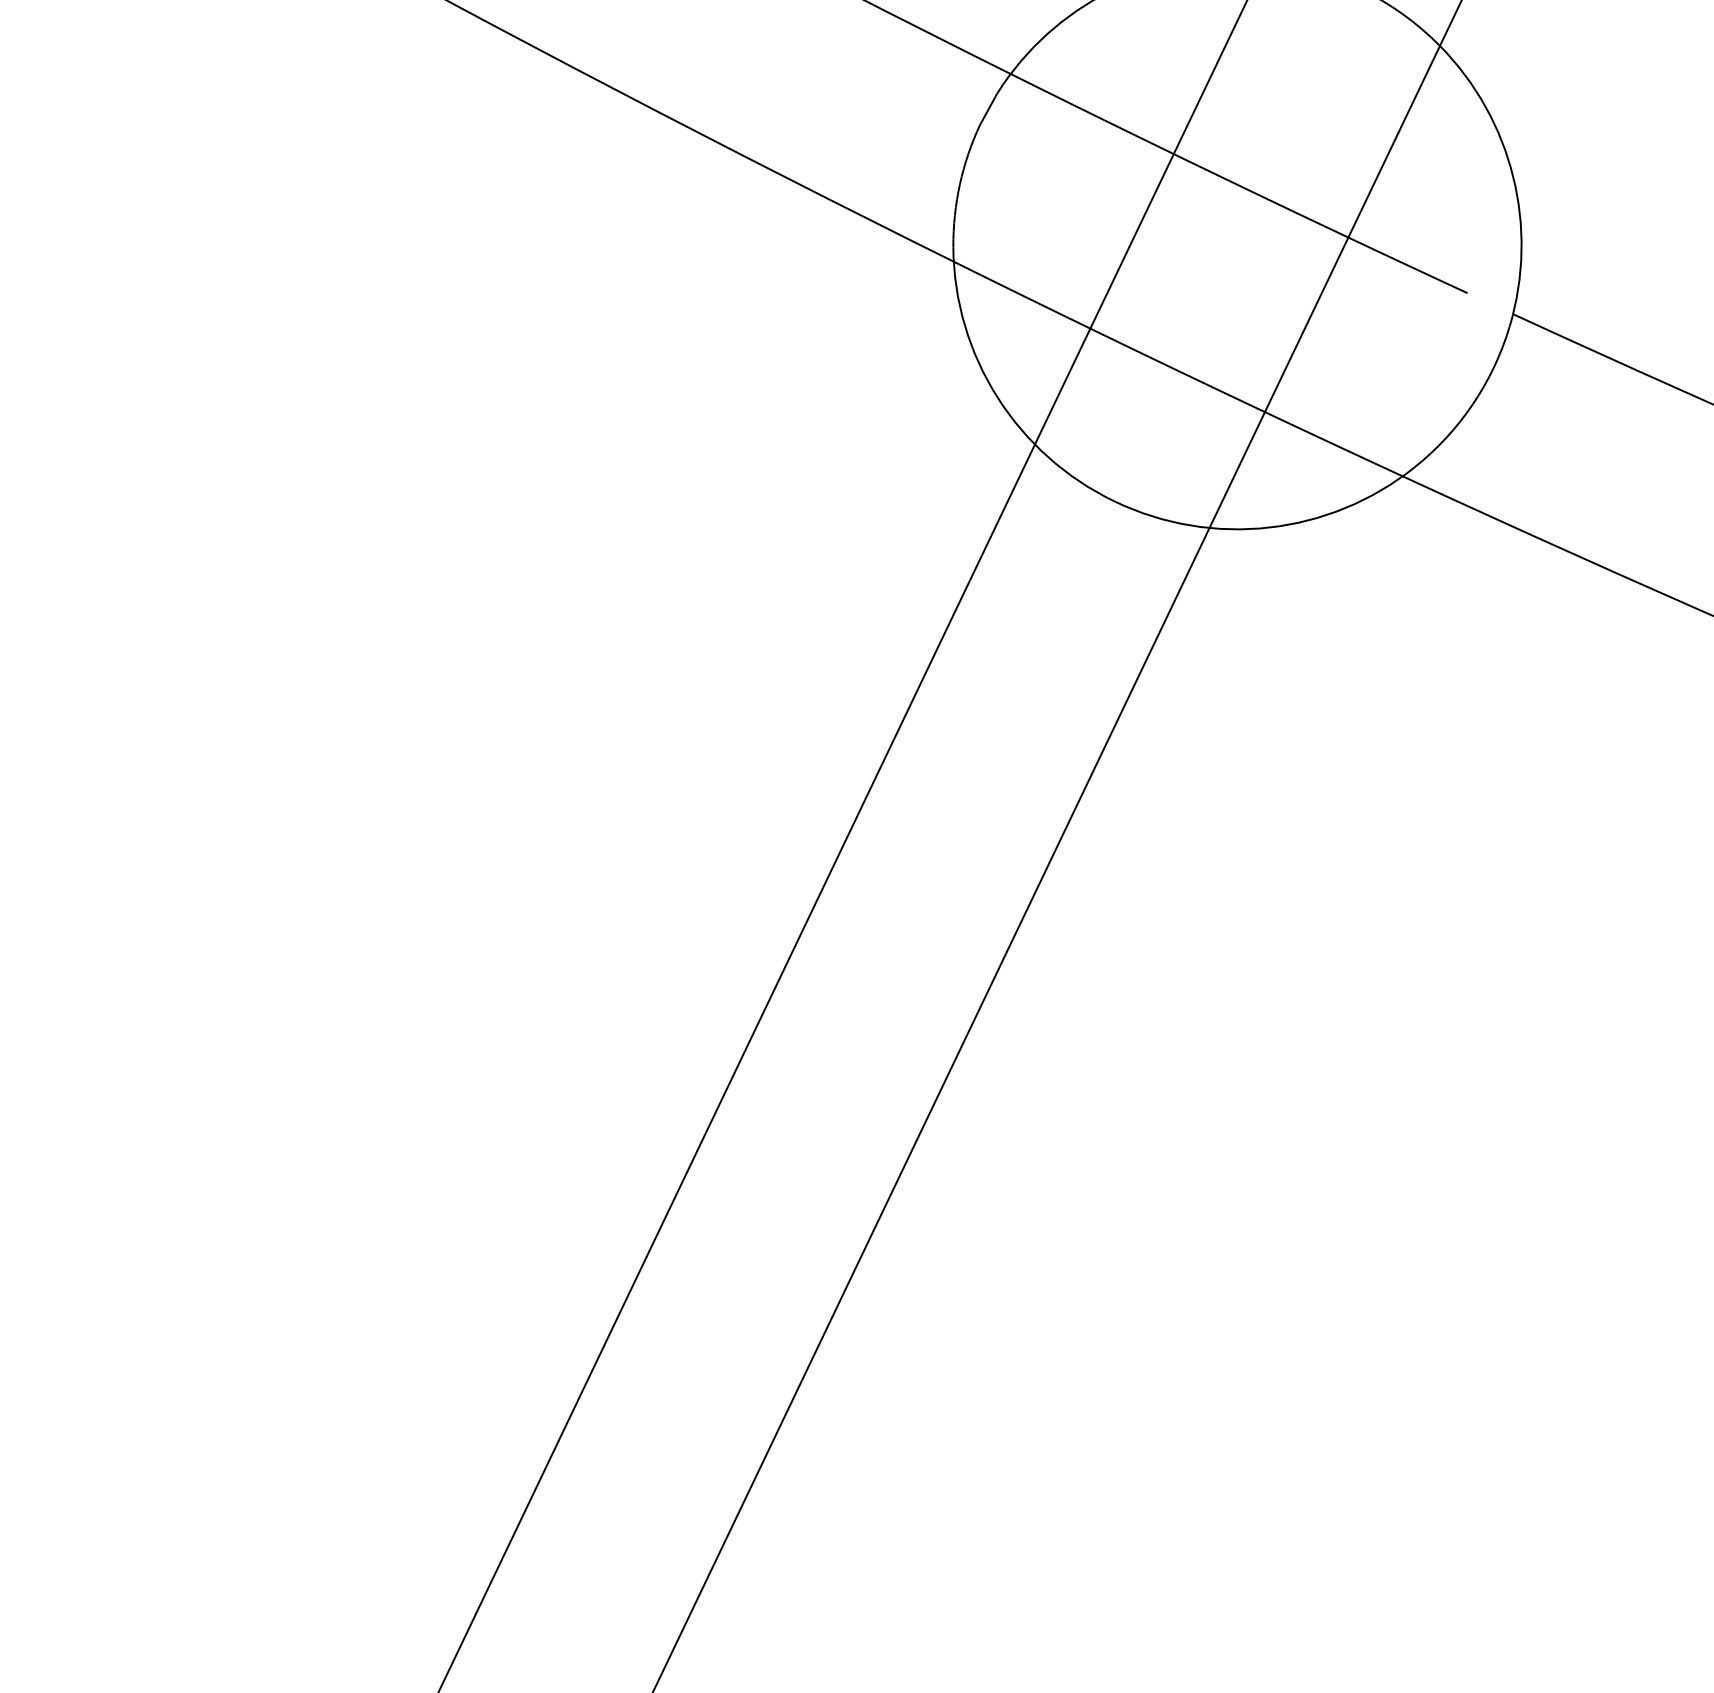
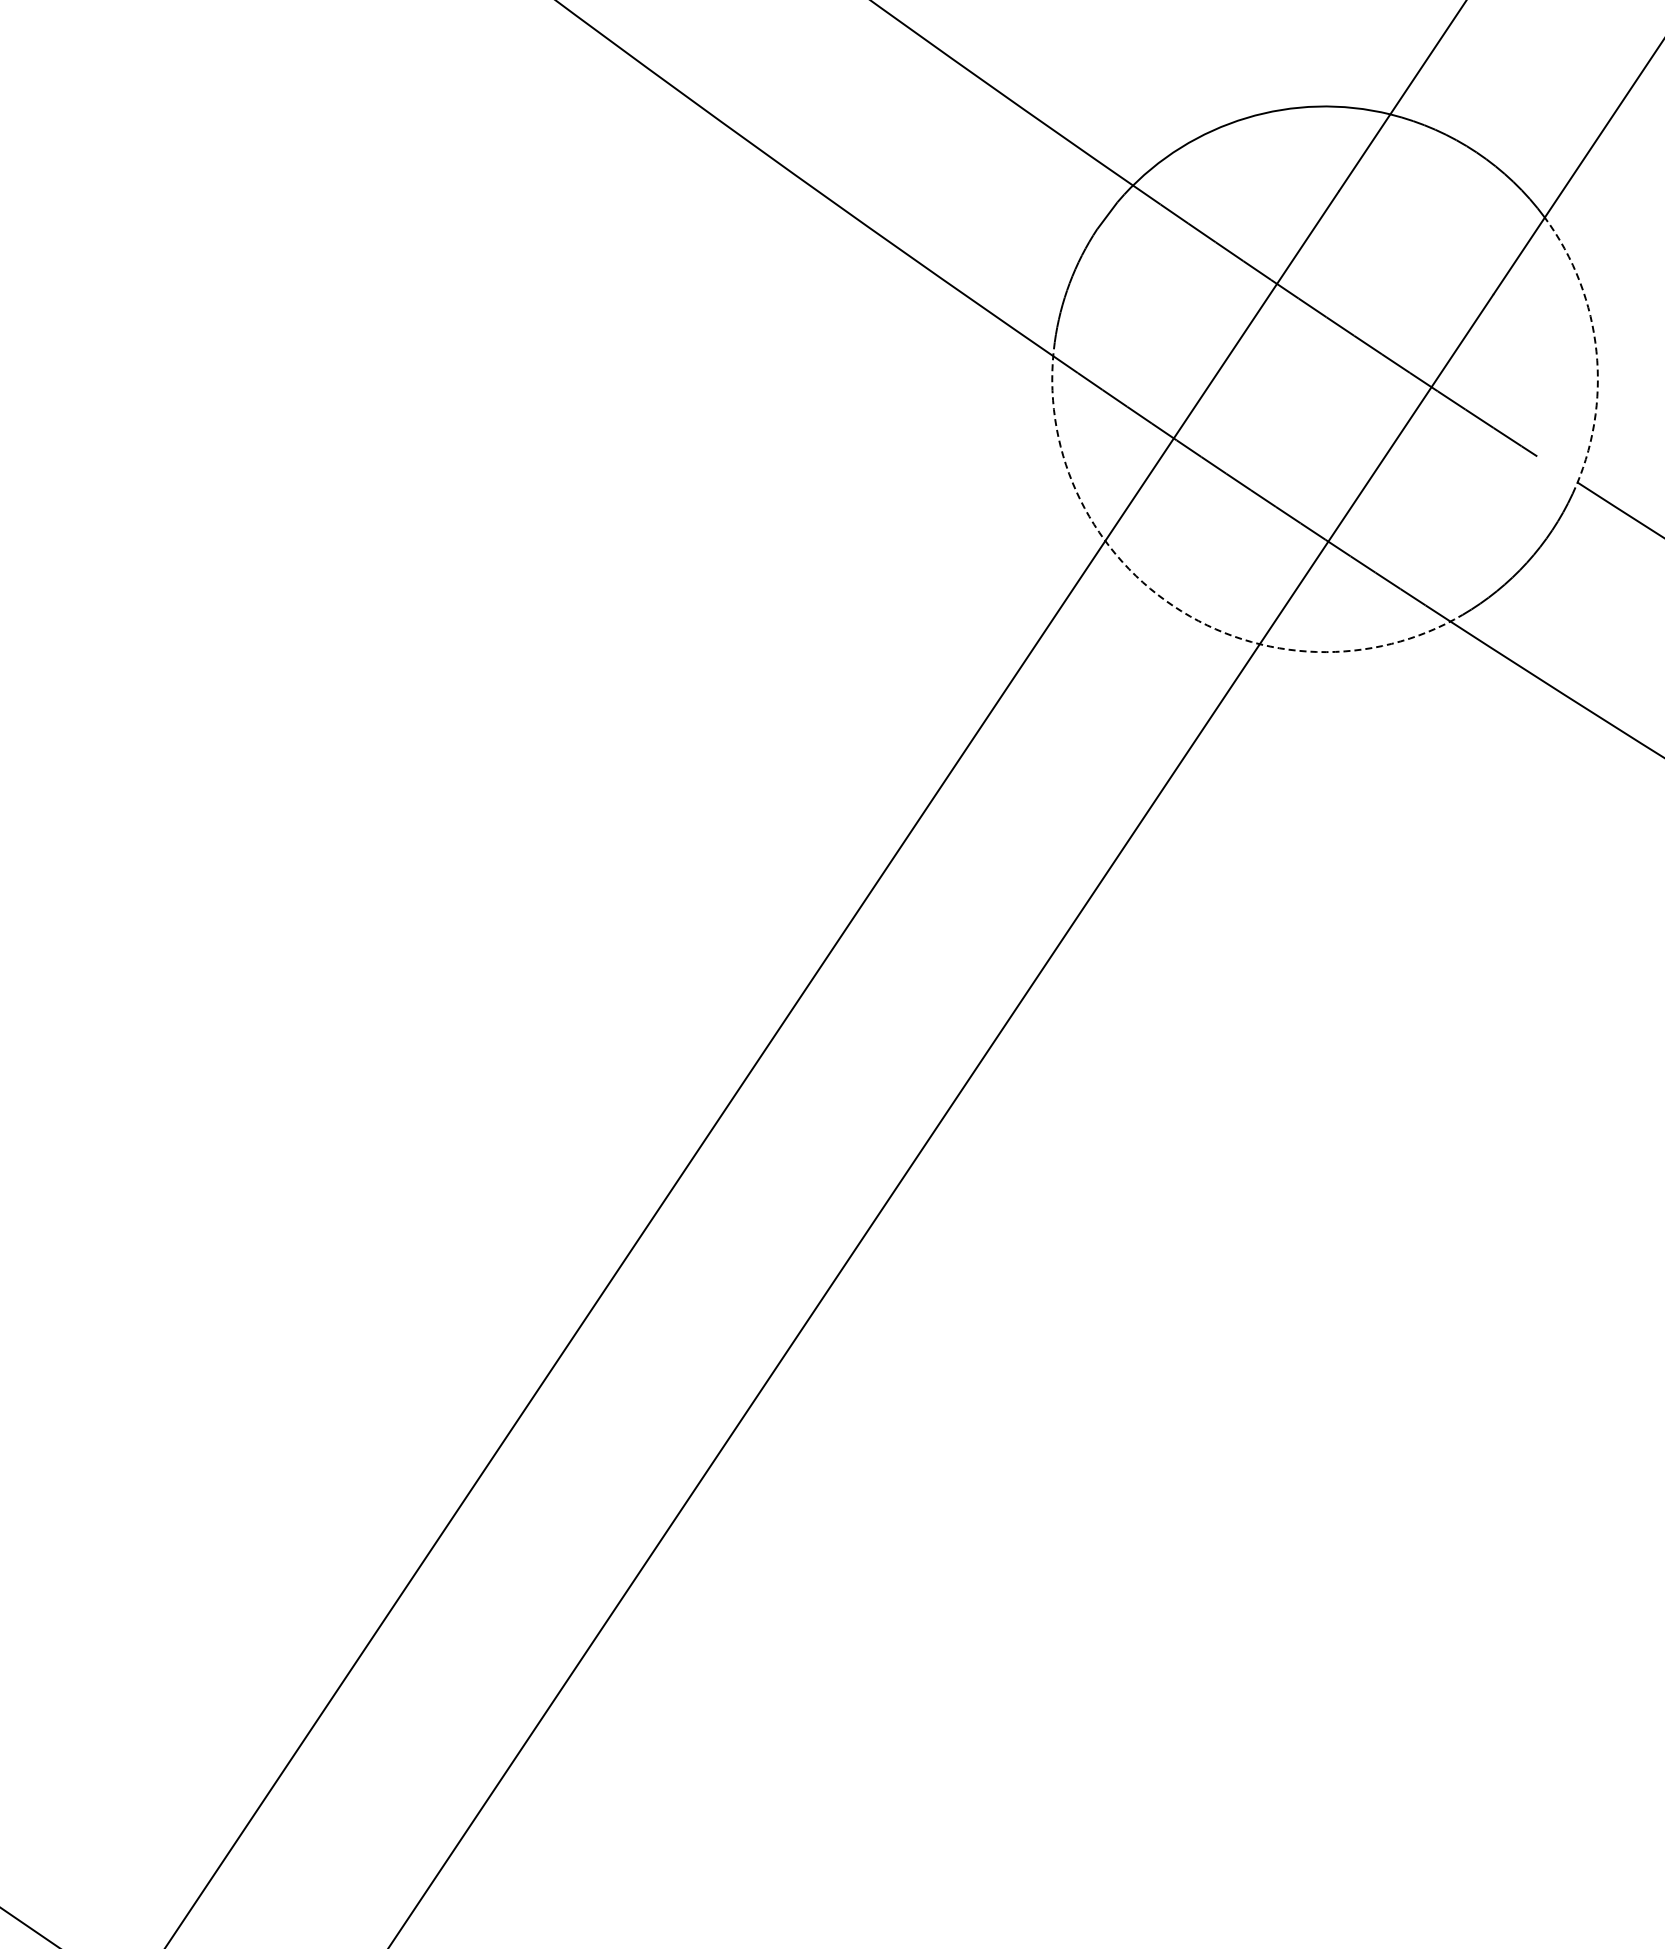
arc: (1513, 176) -> (1596, 351), solid -> dashed
arc: (1114, 501) -> (1173, 606), solid -> dashed

